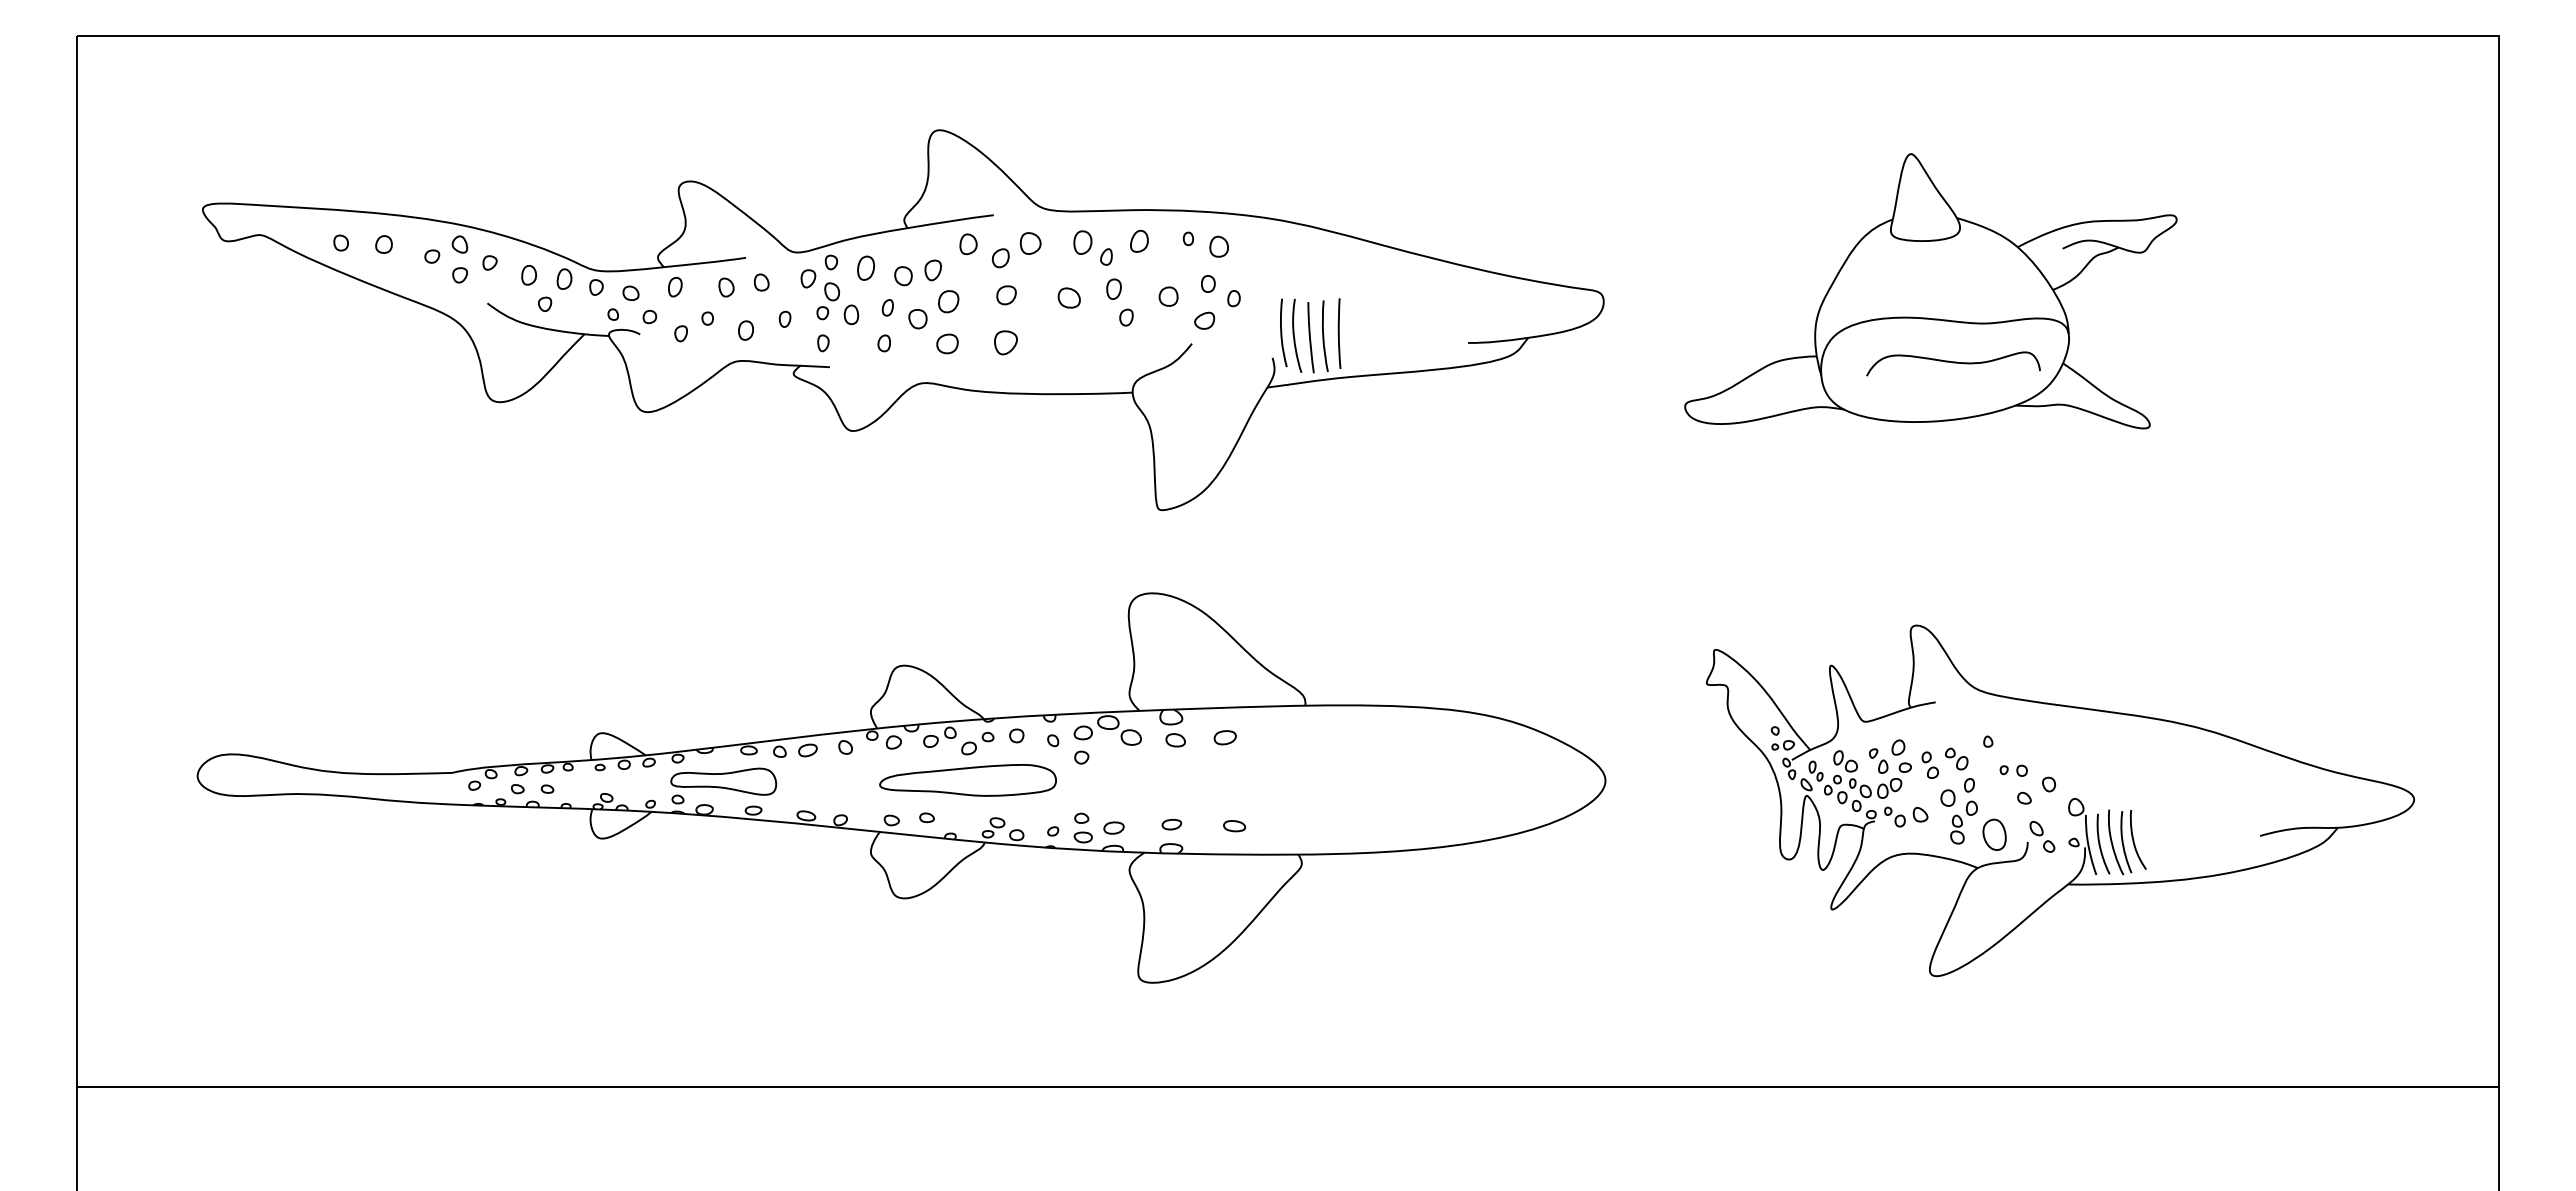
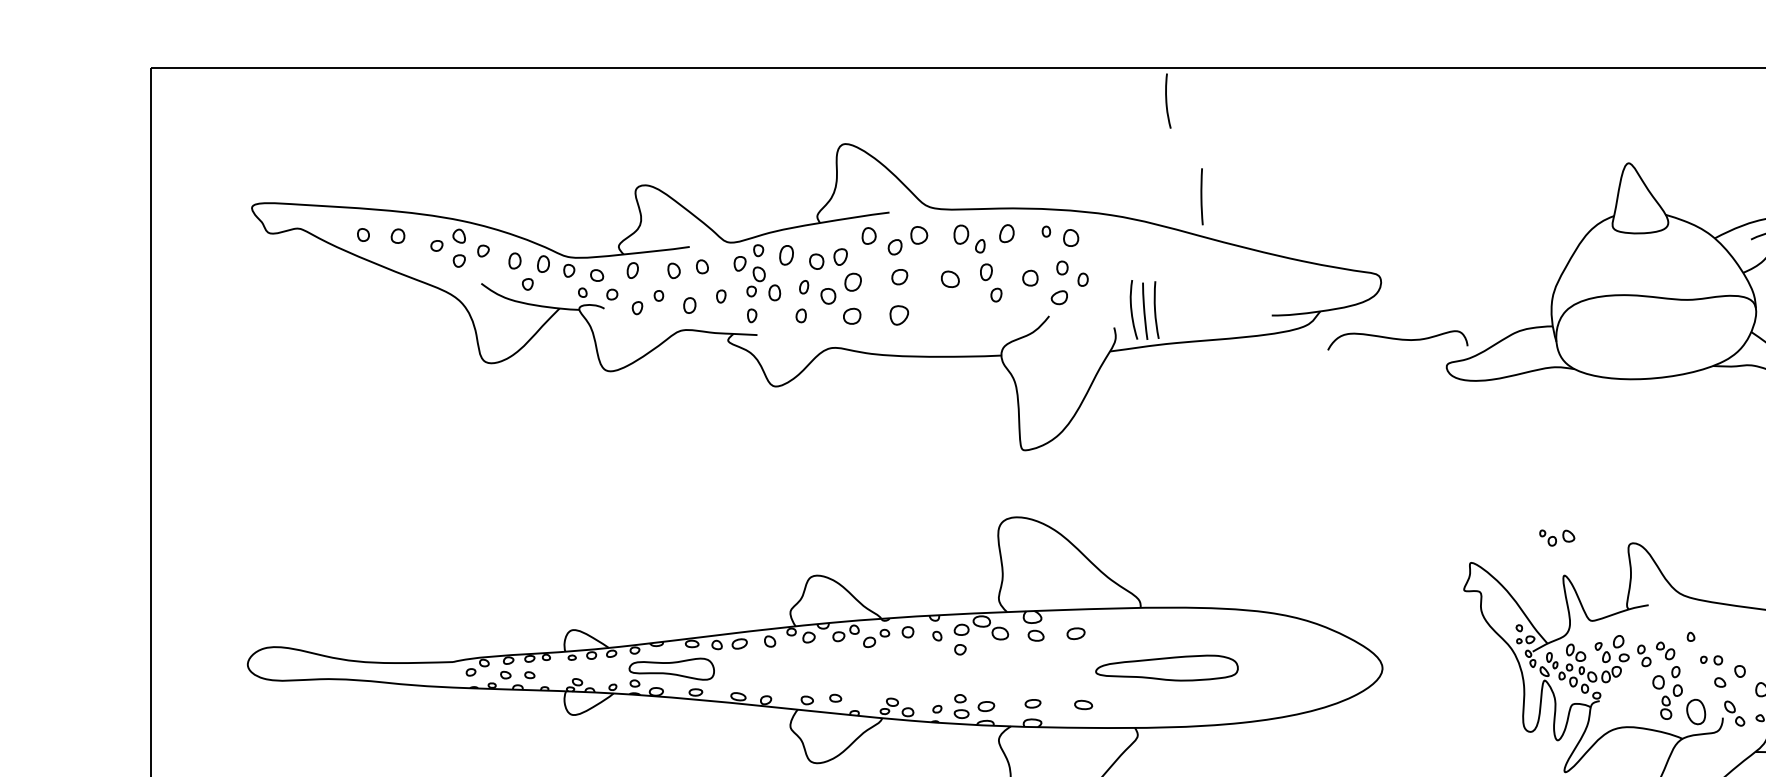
curve: (1282, 332) -> (1167, 100), moved
curve: (1339, 333) -> (1201, 196), moved
curve: (1953, 363) -> (1397, 340), moved
part: (967, 780) -> (1166, 668), moved
part: (1906, 816) -> (1557, 537), moved

